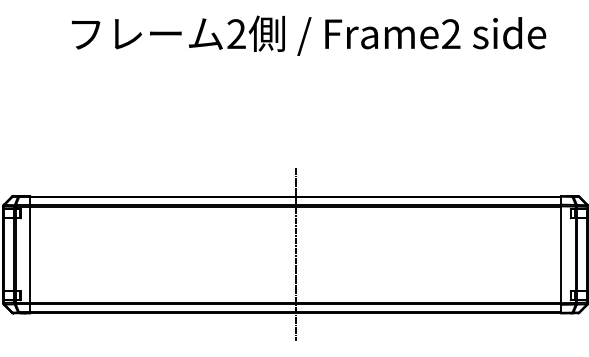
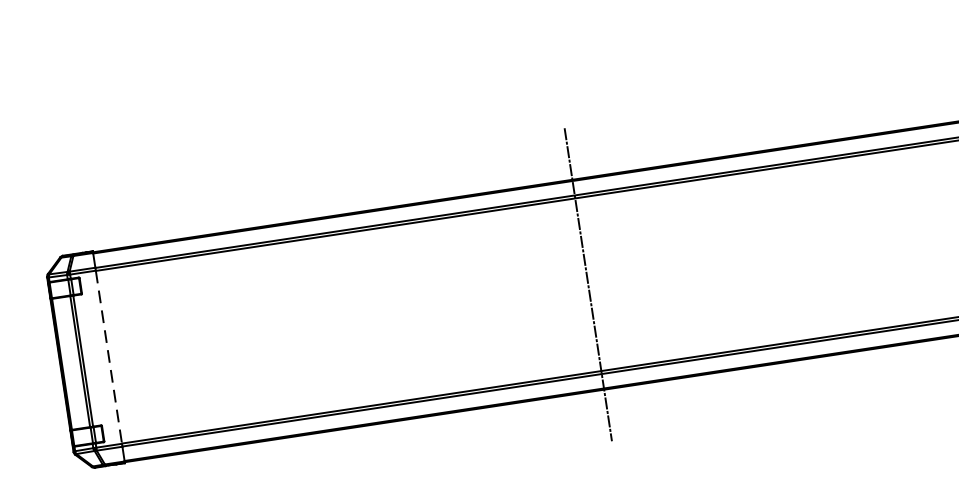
line: (30, 254) -> (109, 356), solid -> dashed

